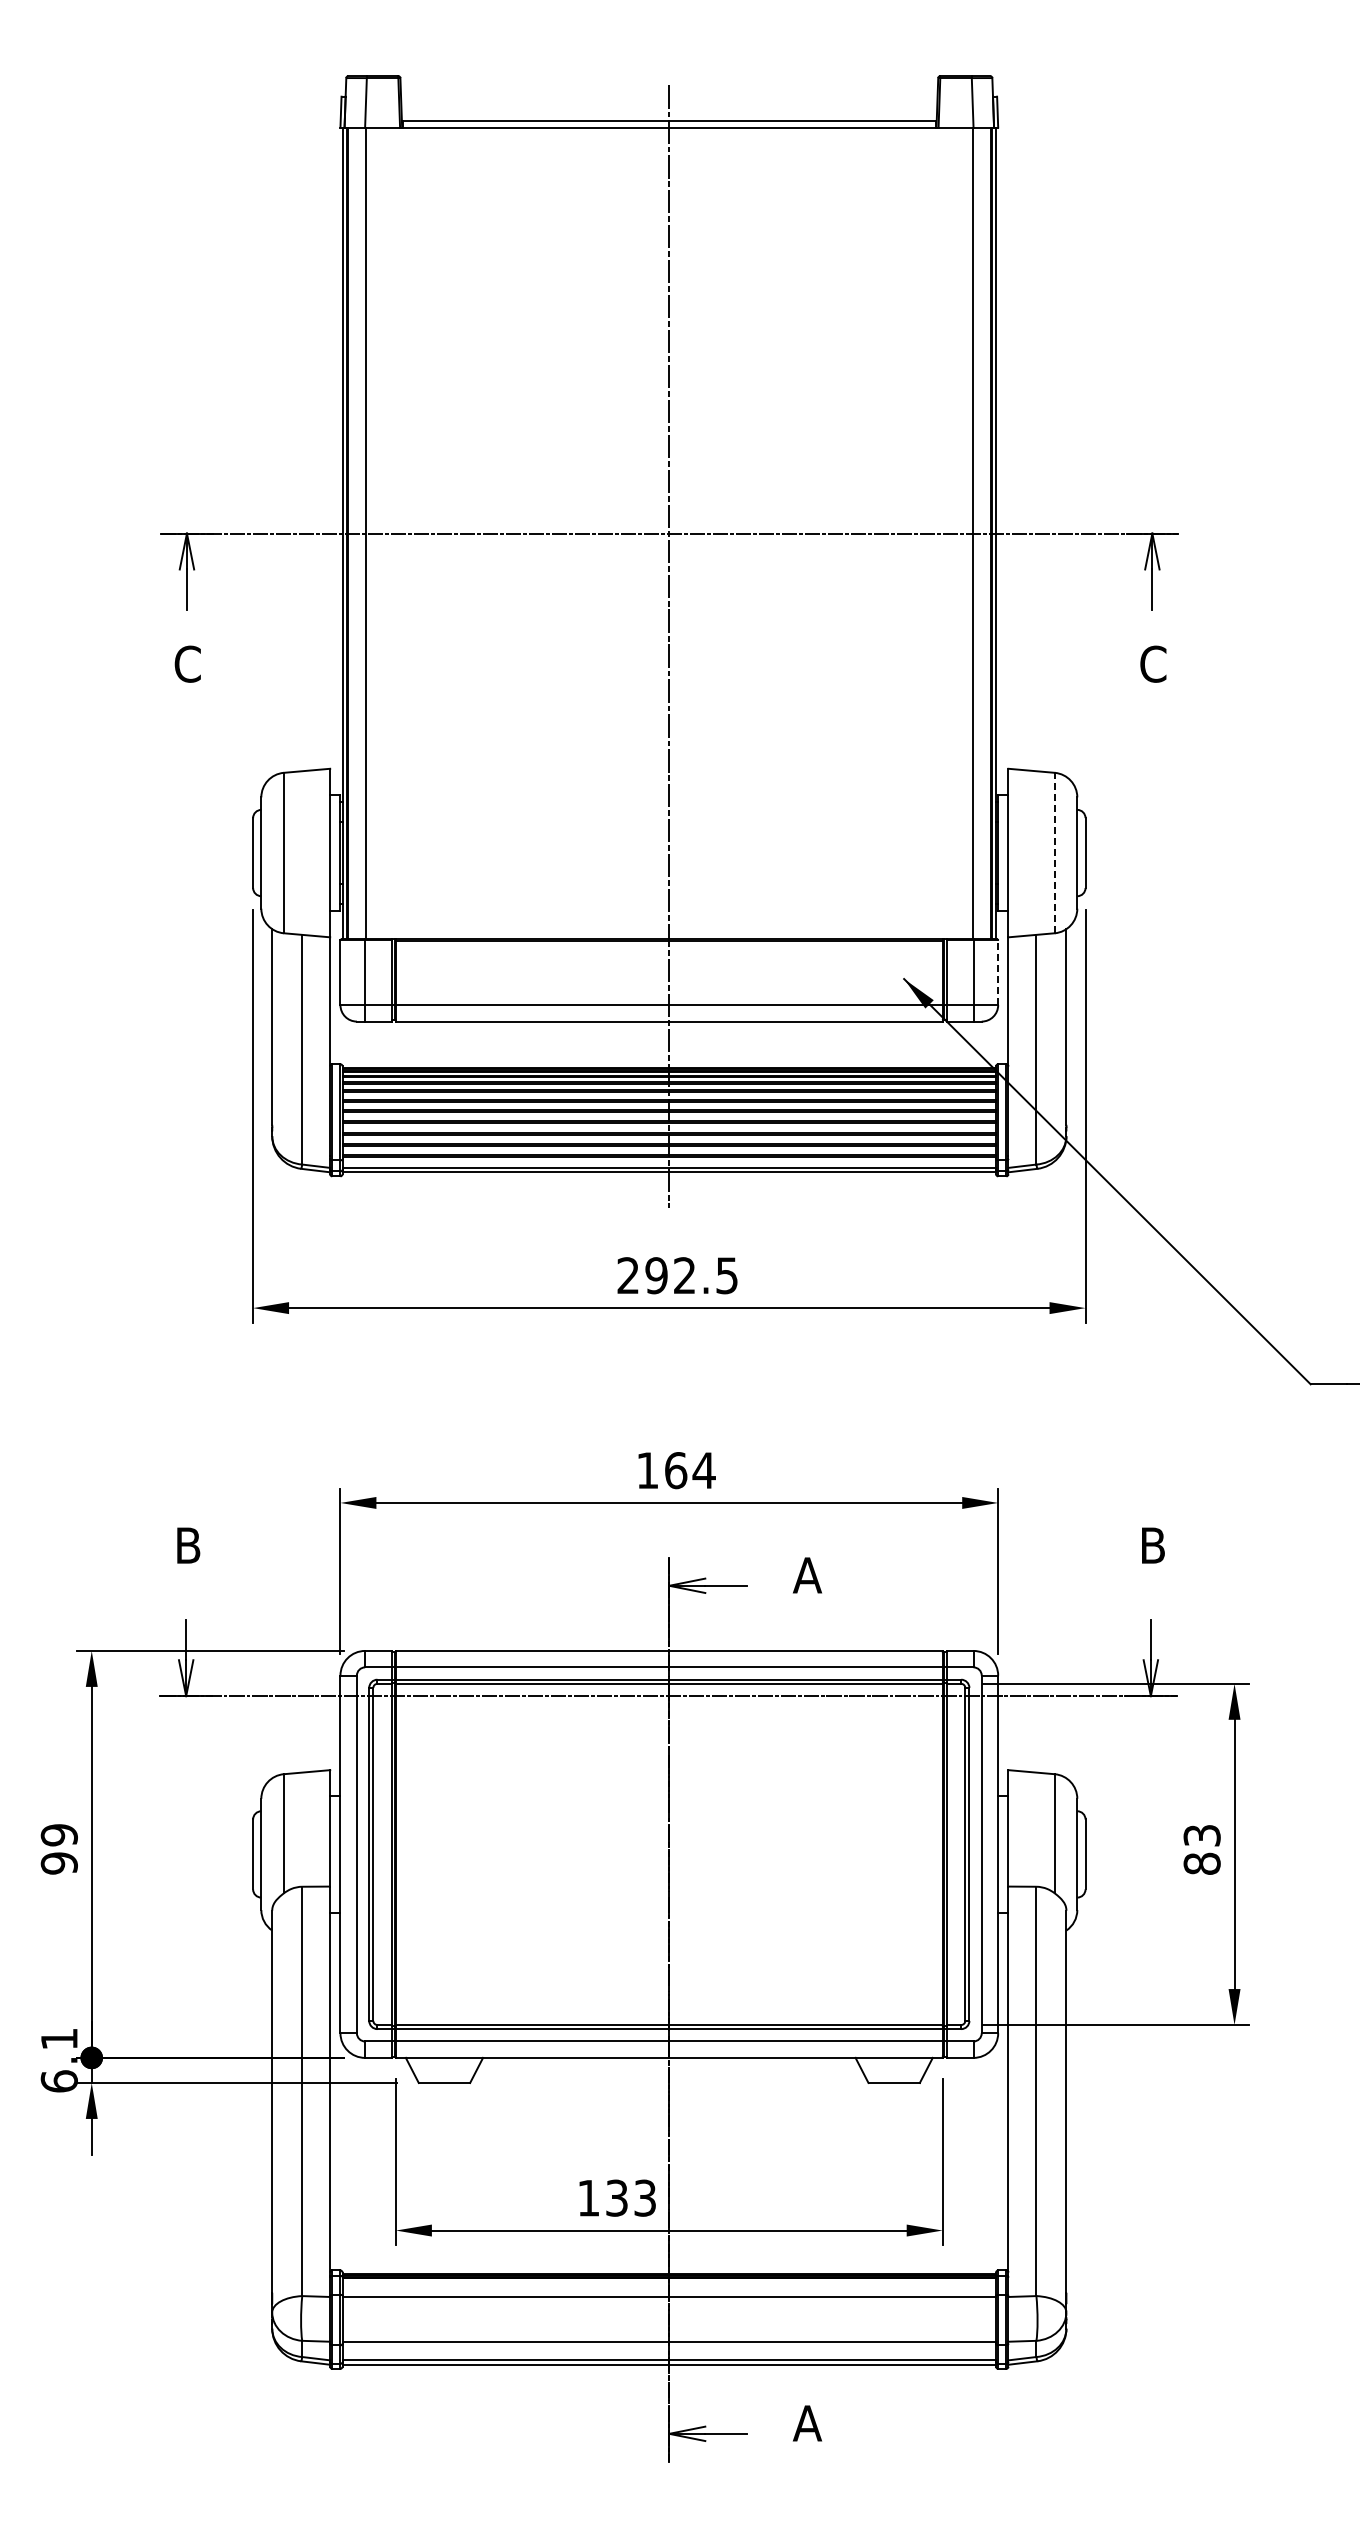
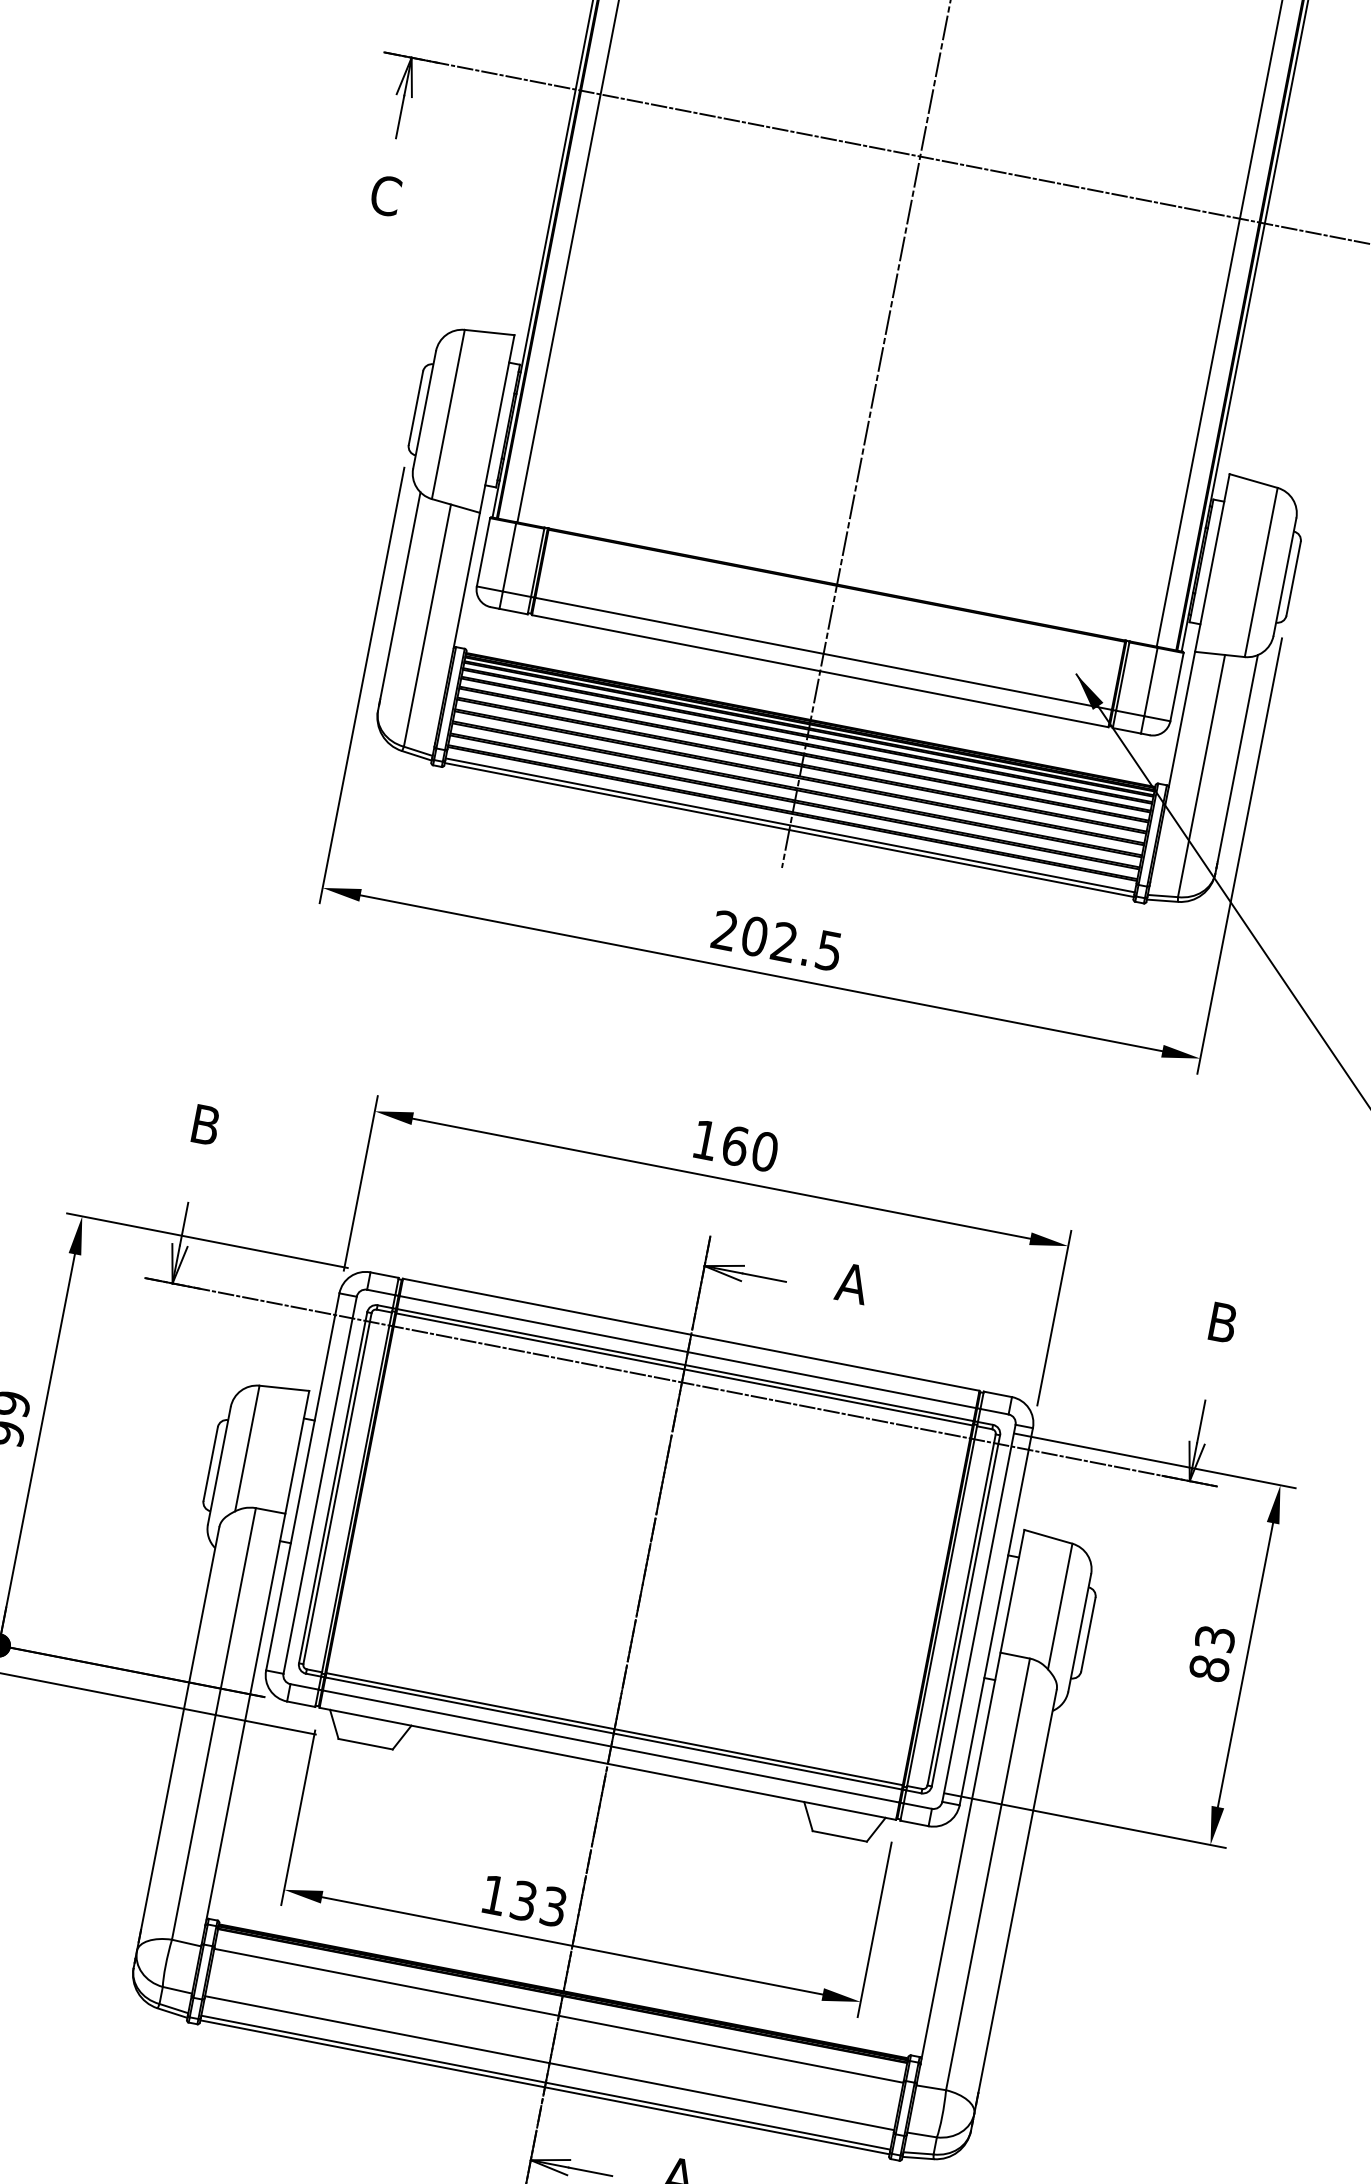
line: (1054, 852) -> (1261, 571), dashed -> solid
line: (998, 972) -> (1177, 686), dashed -> solid
text: (656, 1275) -> (754, 936), 292.5 -> 202.5
text: (703, 1470) -> (764, 1151), 164 -> 160

